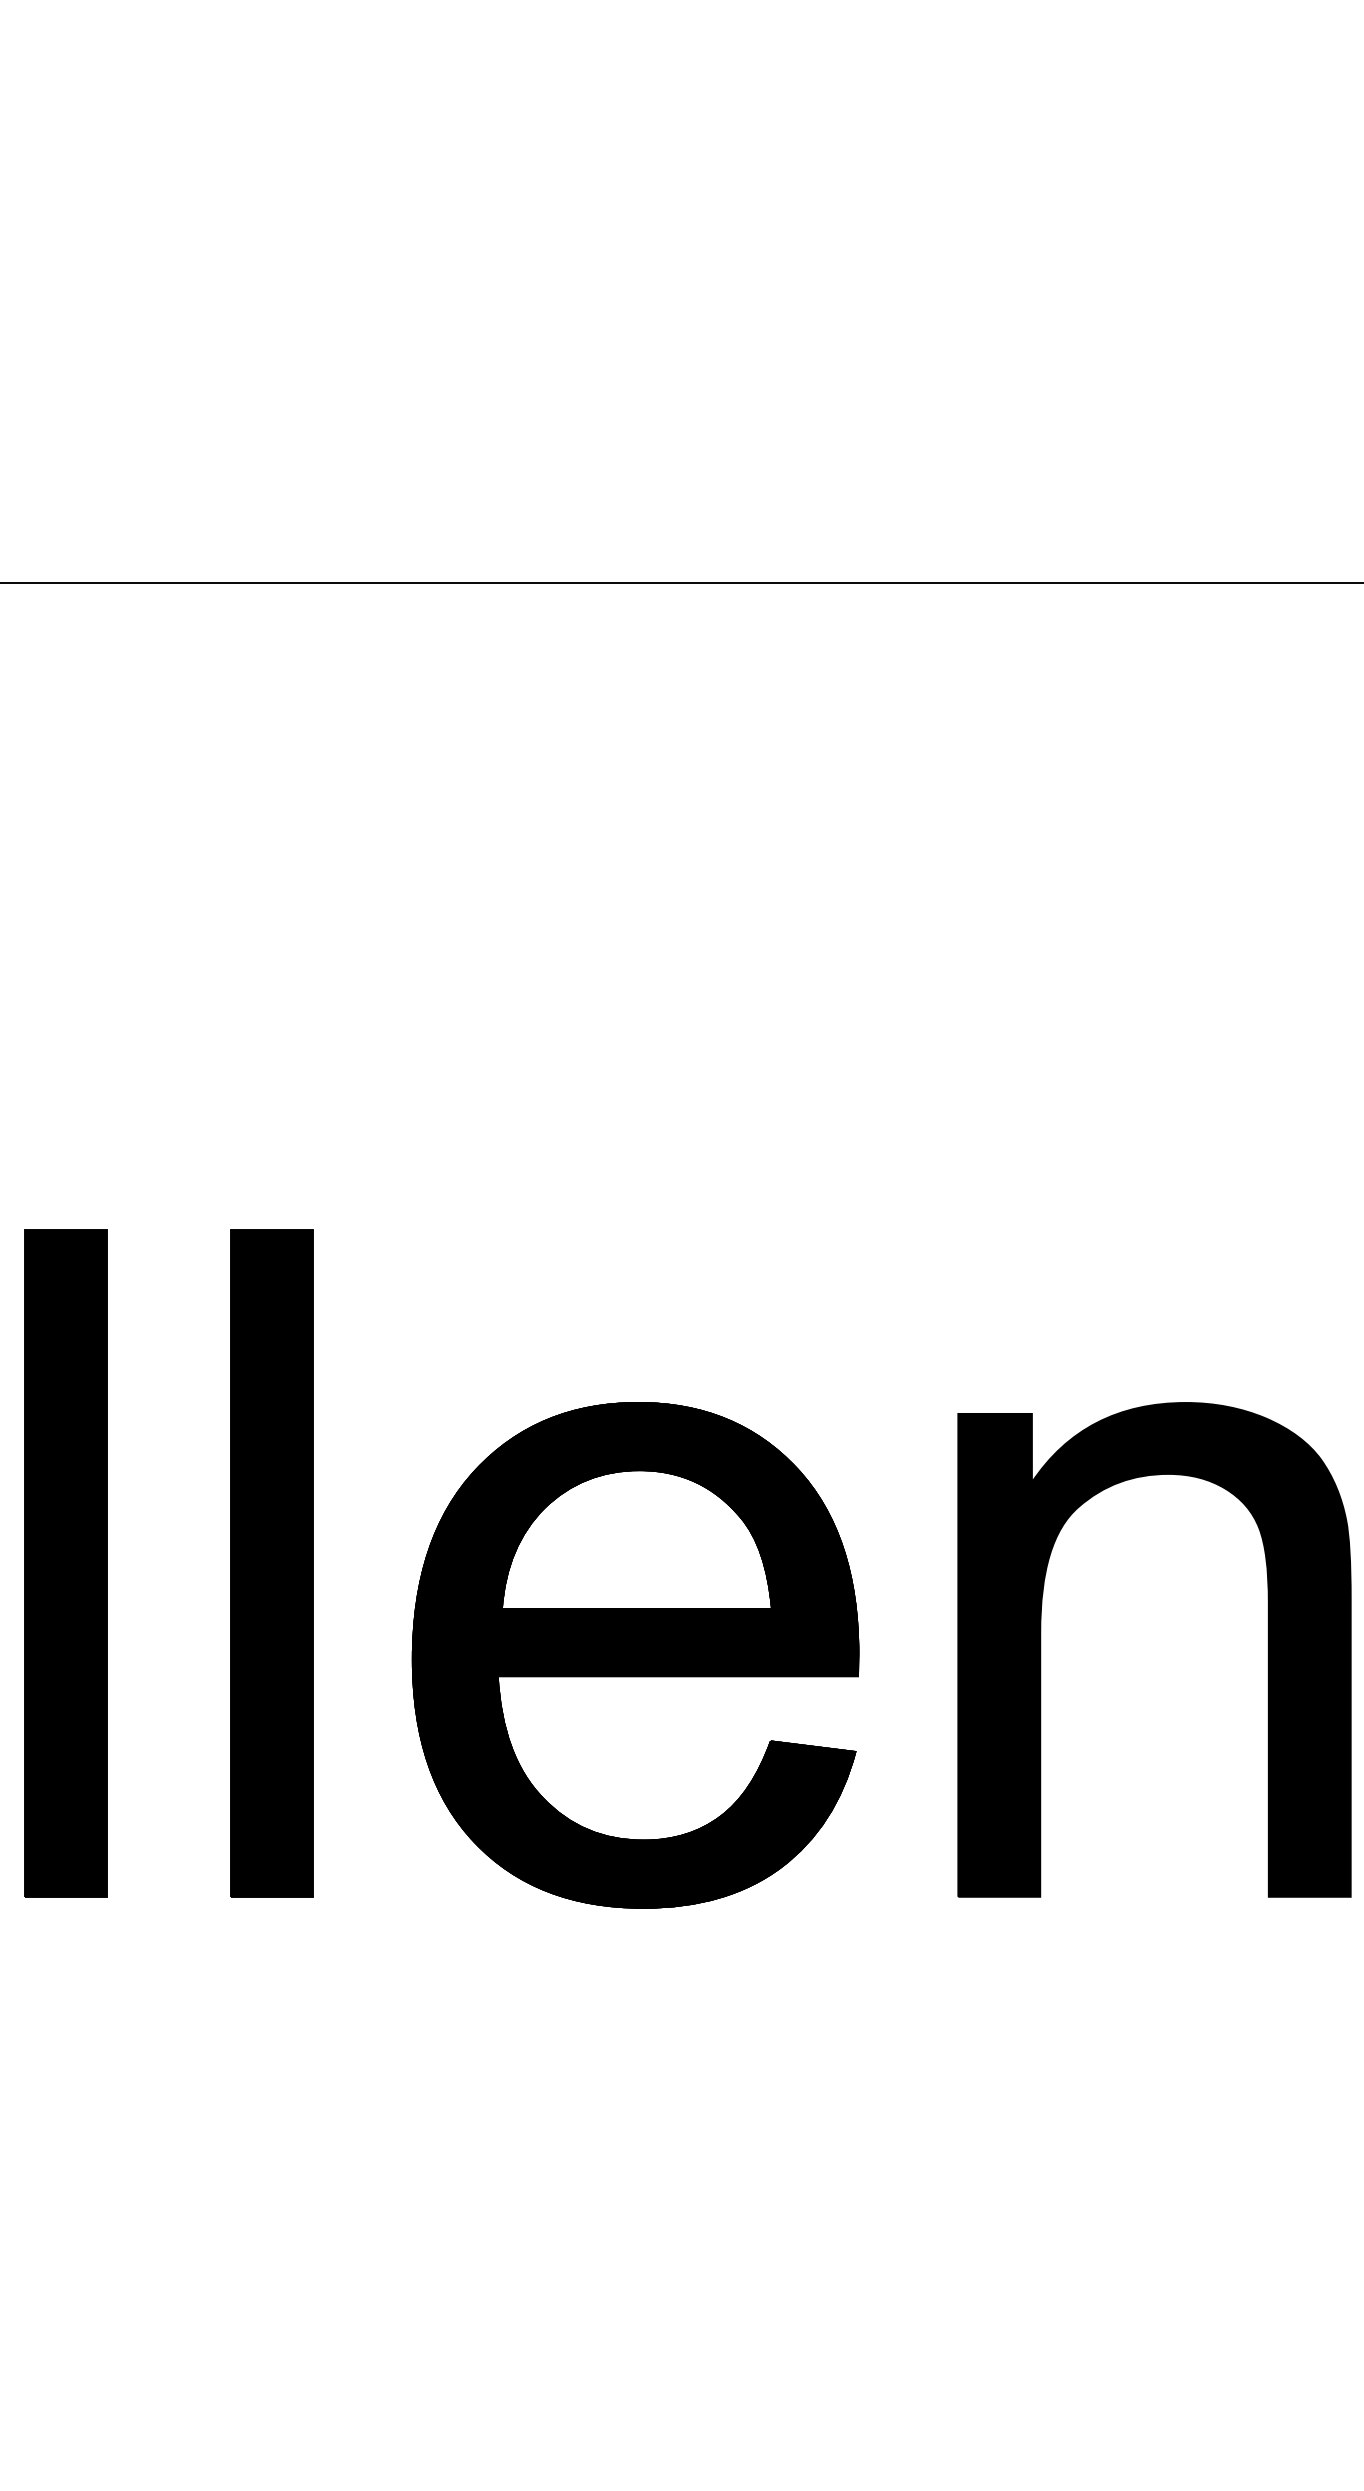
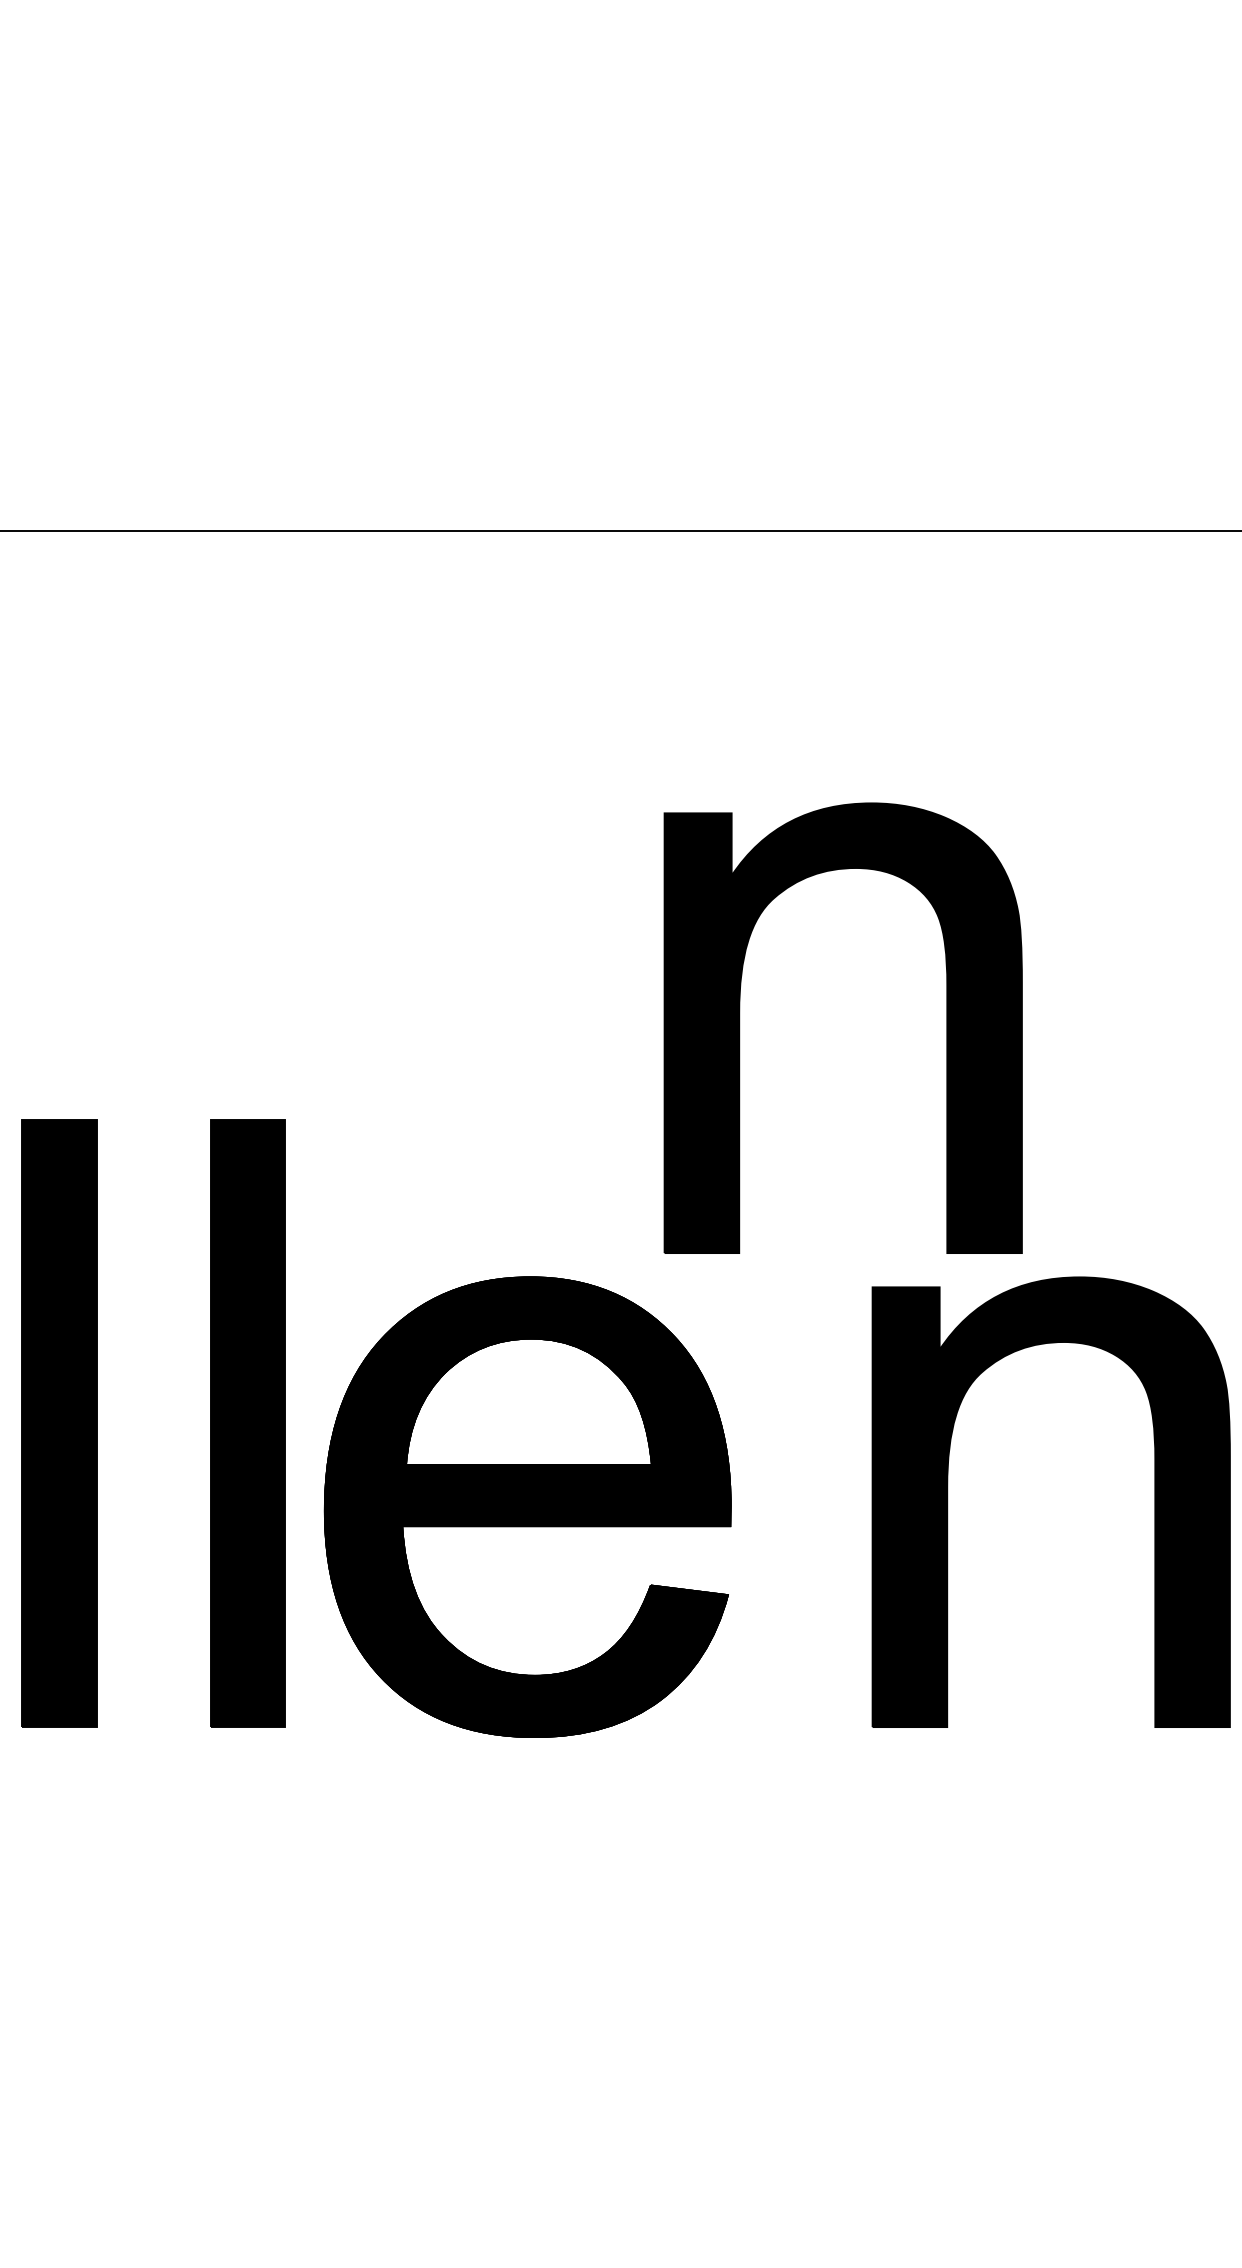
part: (813, 1128) -> (740, 1027), added
part: (635, 1654) -> (527, 1506), moved

